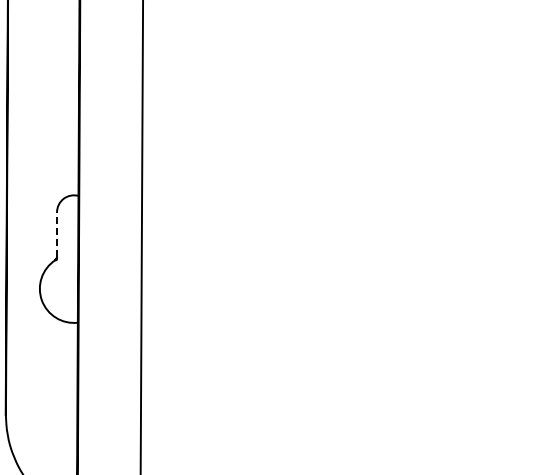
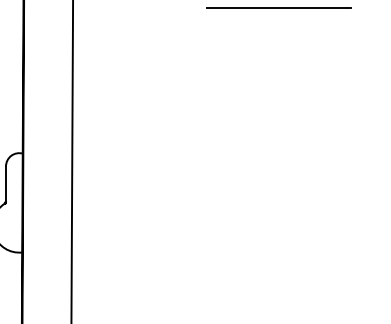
line: (407, 9) -> (279, 8), added
line: (57, 234) -> (6, 183), dashed -> solid

